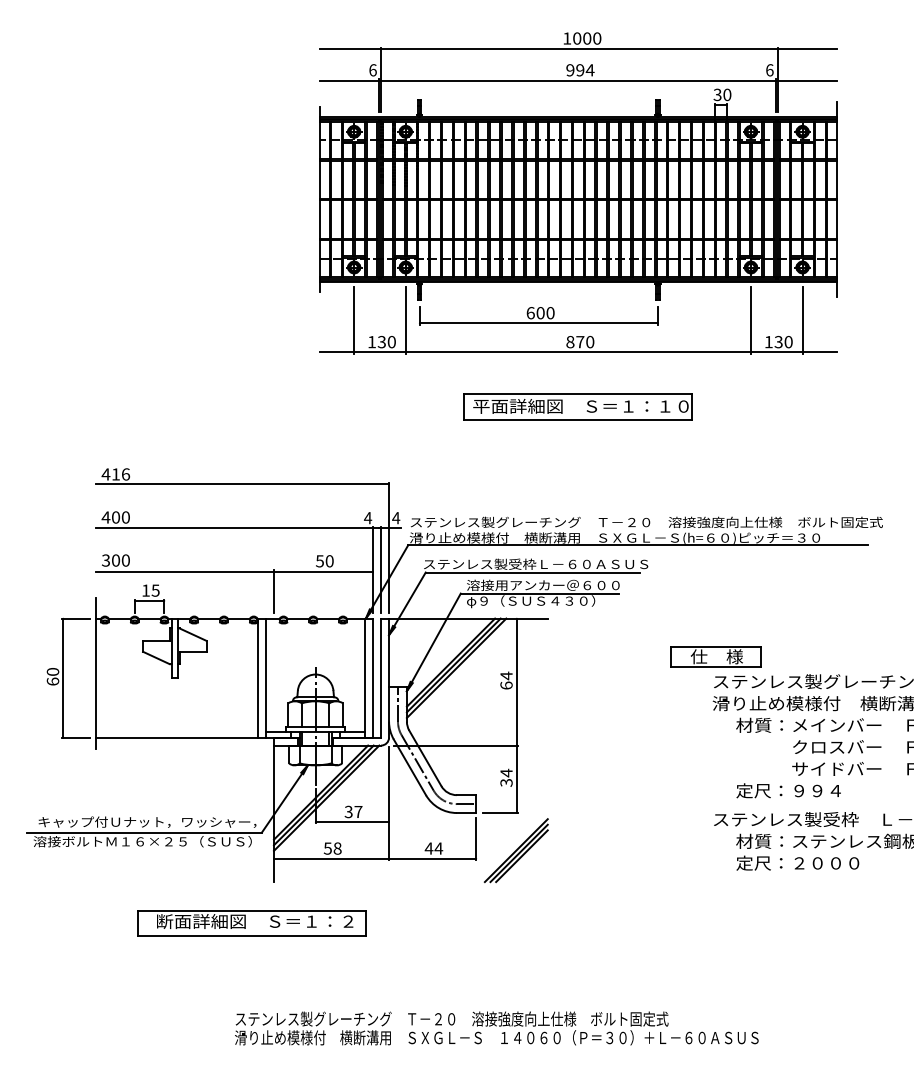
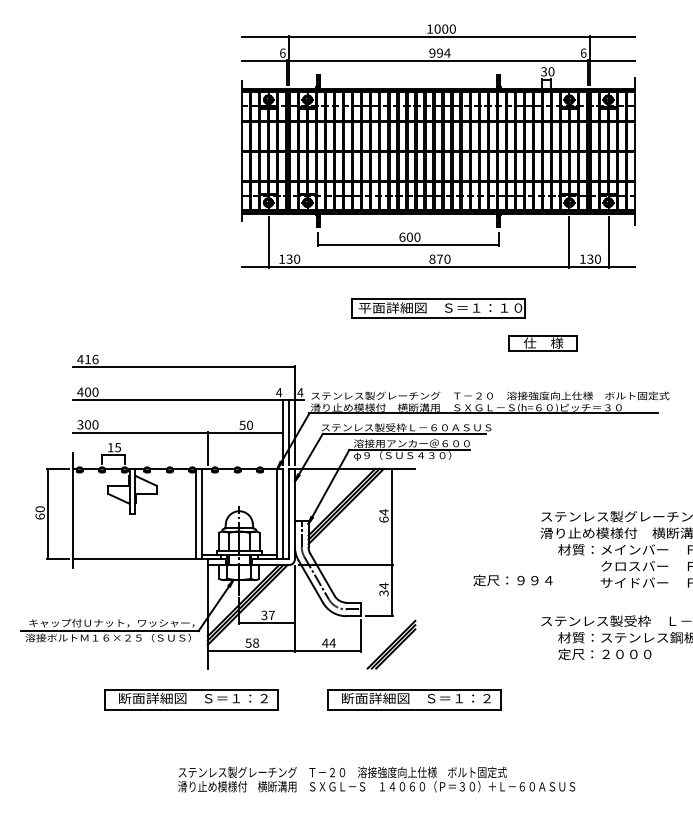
line: (405, 319) -> (307, 242), removed
part: (715, 656) -> (542, 342), moved
text: (788, 790) -> (512, 580), moved
part: (545, 923) -> (413, 699), added

